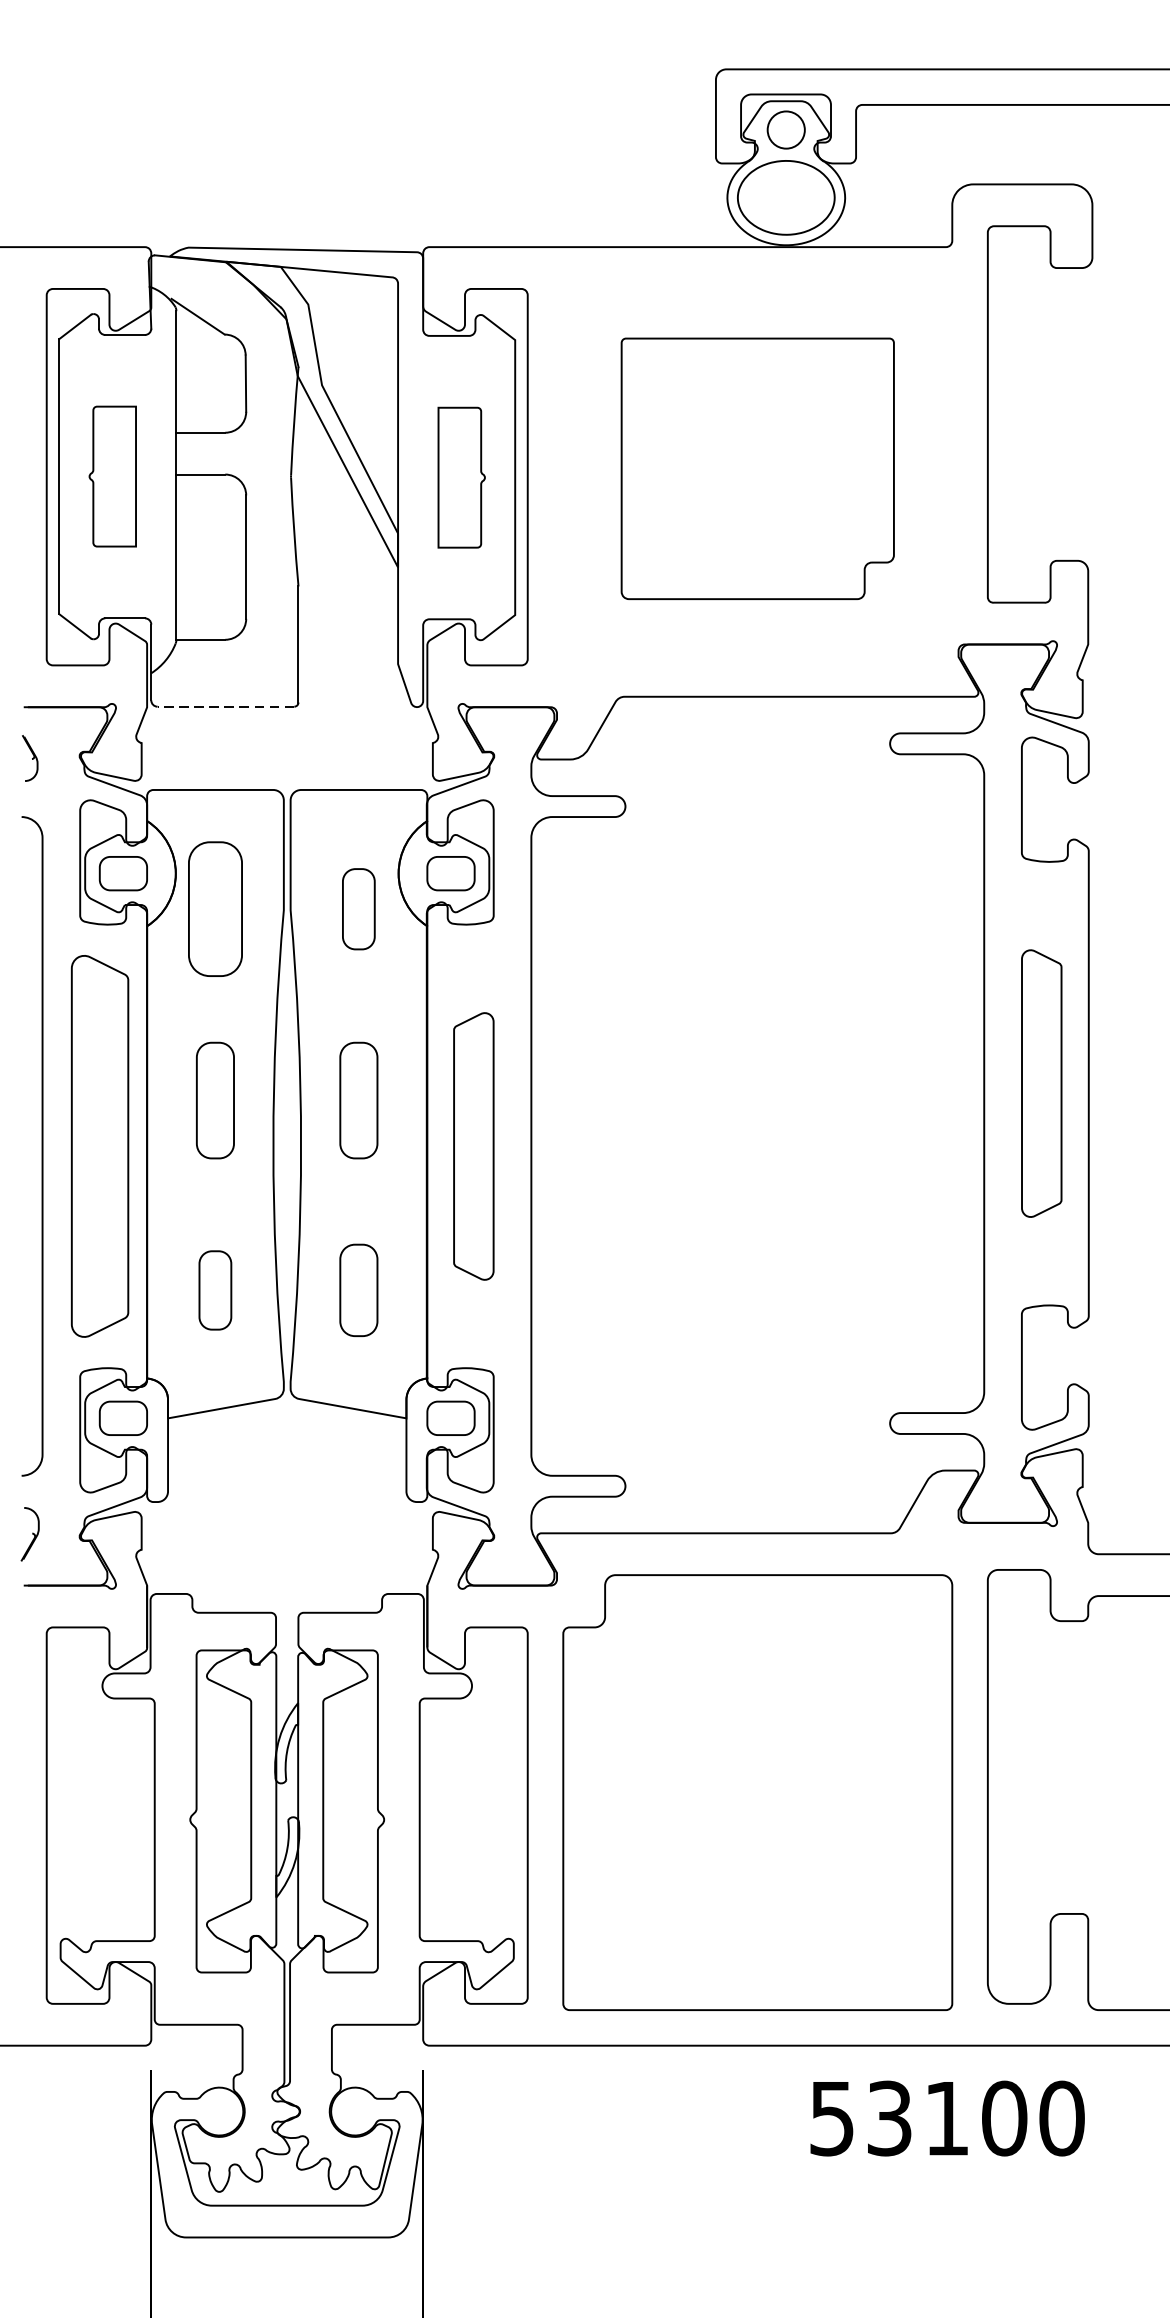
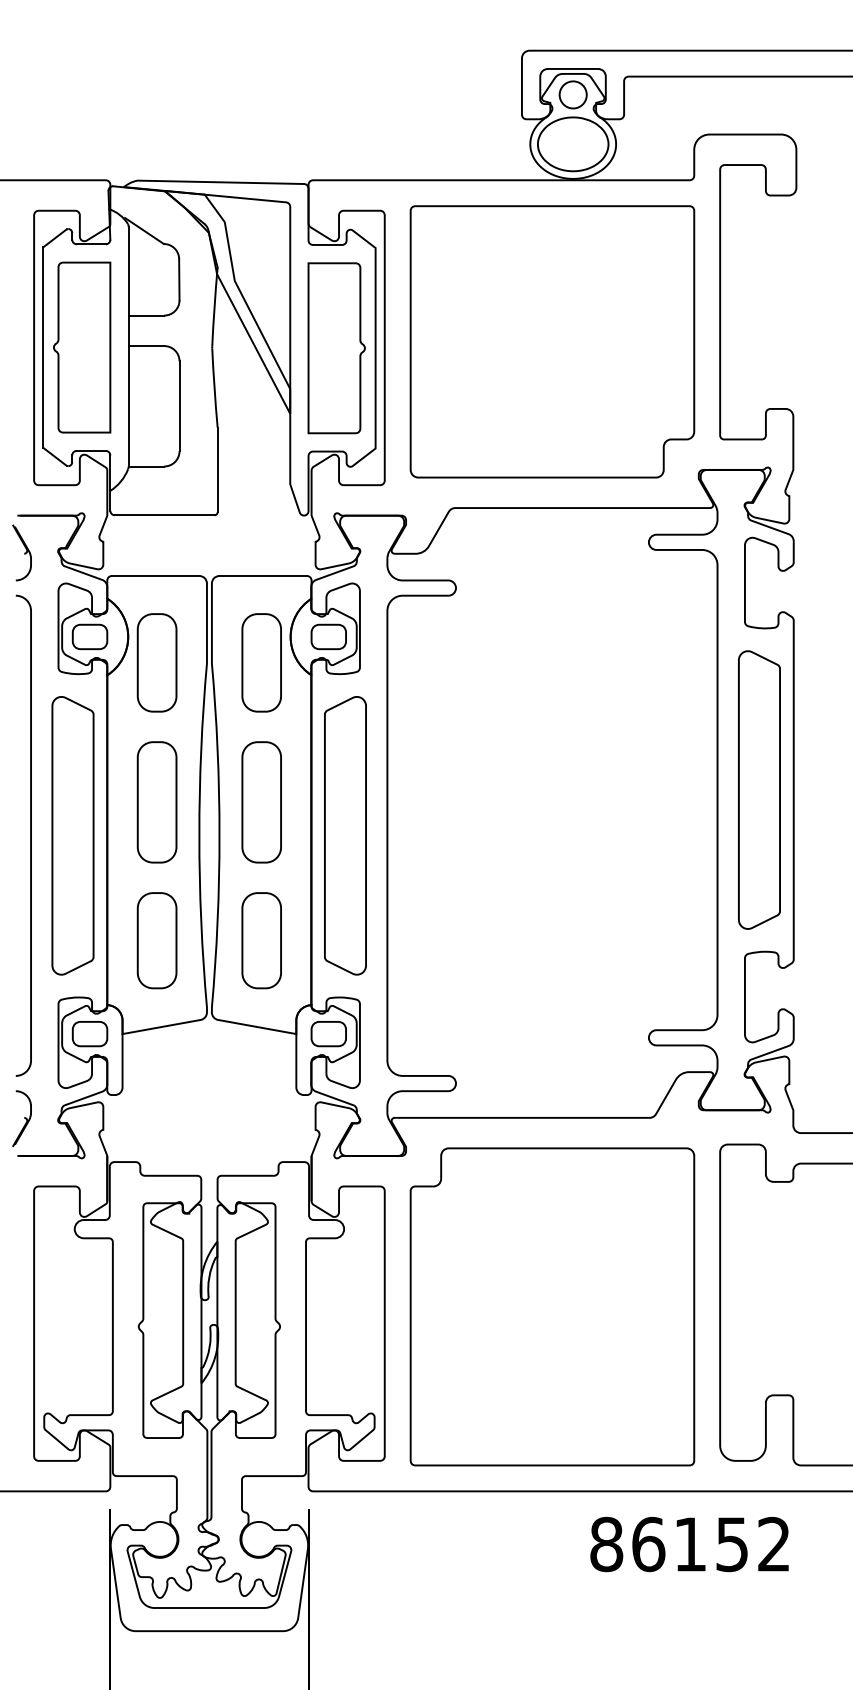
part: (757, 468) -> (552, 341), size x1.43
part: (113, 476) -> (82, 347), size x1.67
part: (461, 477) -> (336, 348), size x1.67
line: (225, 706) -> (164, 515), dashed -> solid
part: (29, 757) -> (21, 552), size x1.67
part: (358, 908) -> (261, 662), size x1.67
part: (1041, 1082) -> (759, 789), size x1.43
part: (214, 1100) -> (156, 802), size x1.43
part: (358, 1100) -> (261, 802), size x1.43
part: (473, 1145) -> (345, 835), size x1.43
part: (214, 1290) -> (156, 940), size x1.67
part: (358, 1290) -> (261, 940), size x1.43
part: (29, 1534) -> (21, 1118), size x1.43
text: (947, 2118) -> (690, 1544), 53100 -> 86152

